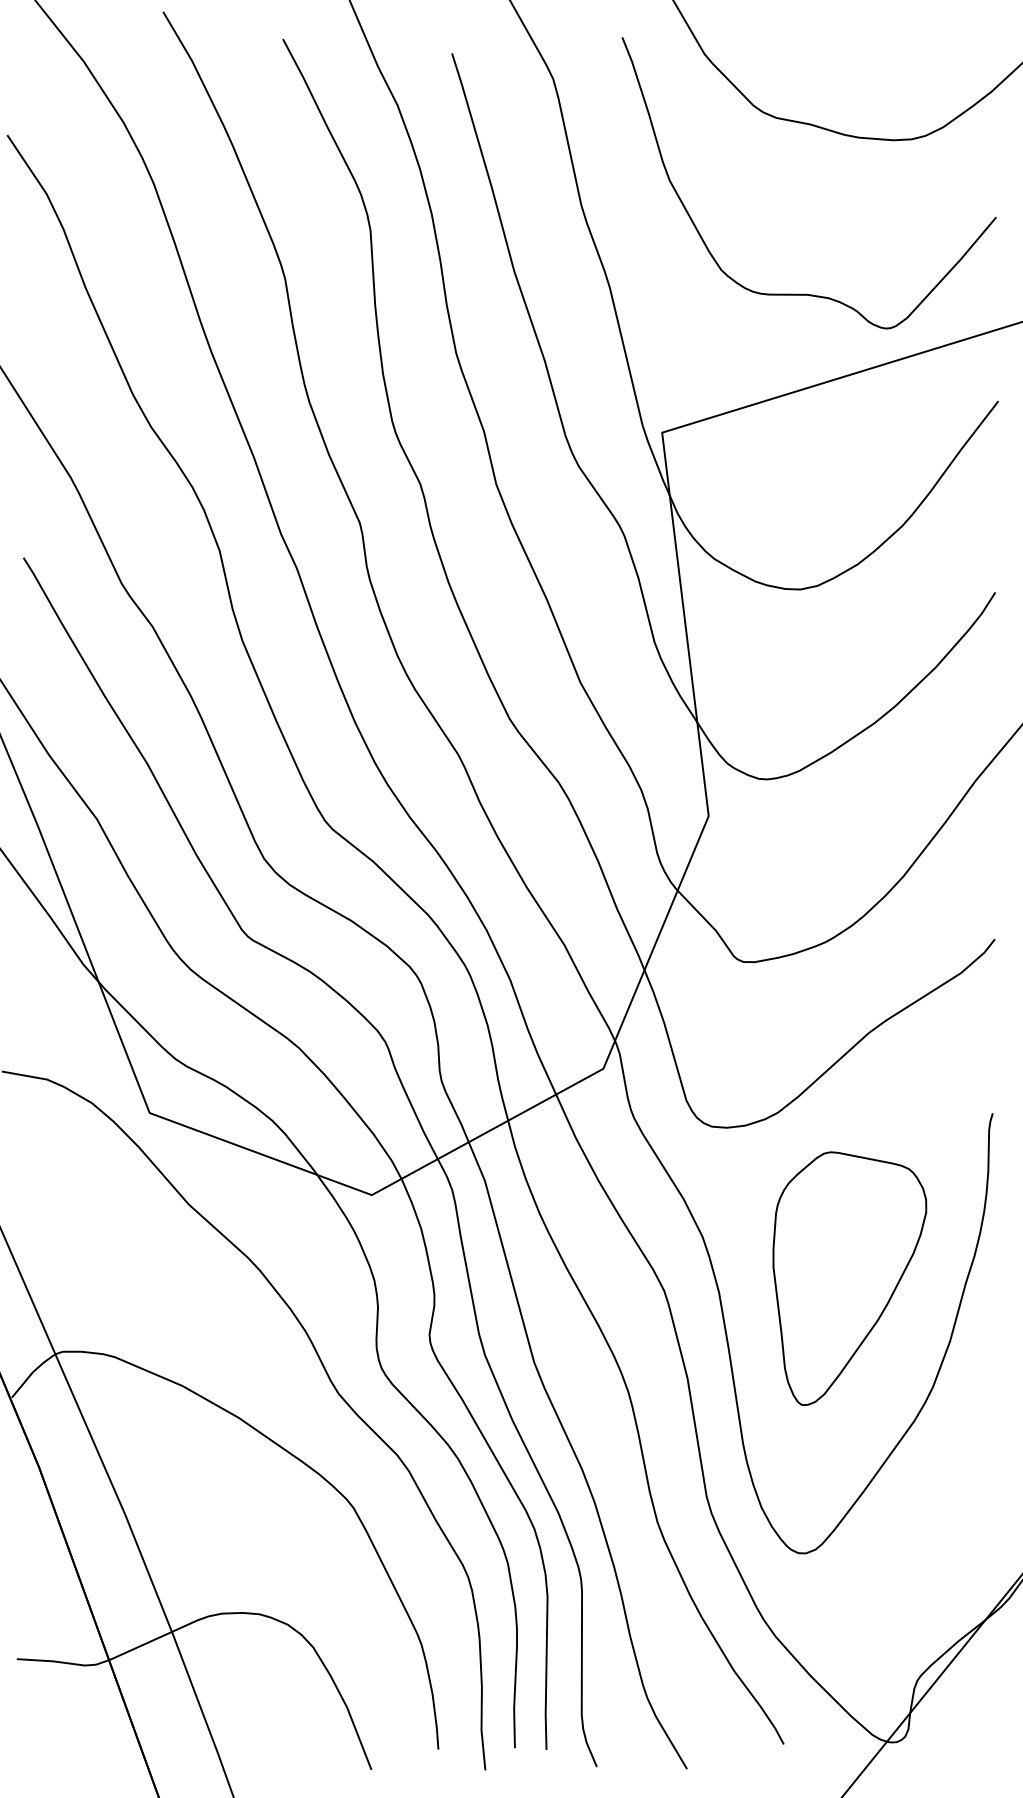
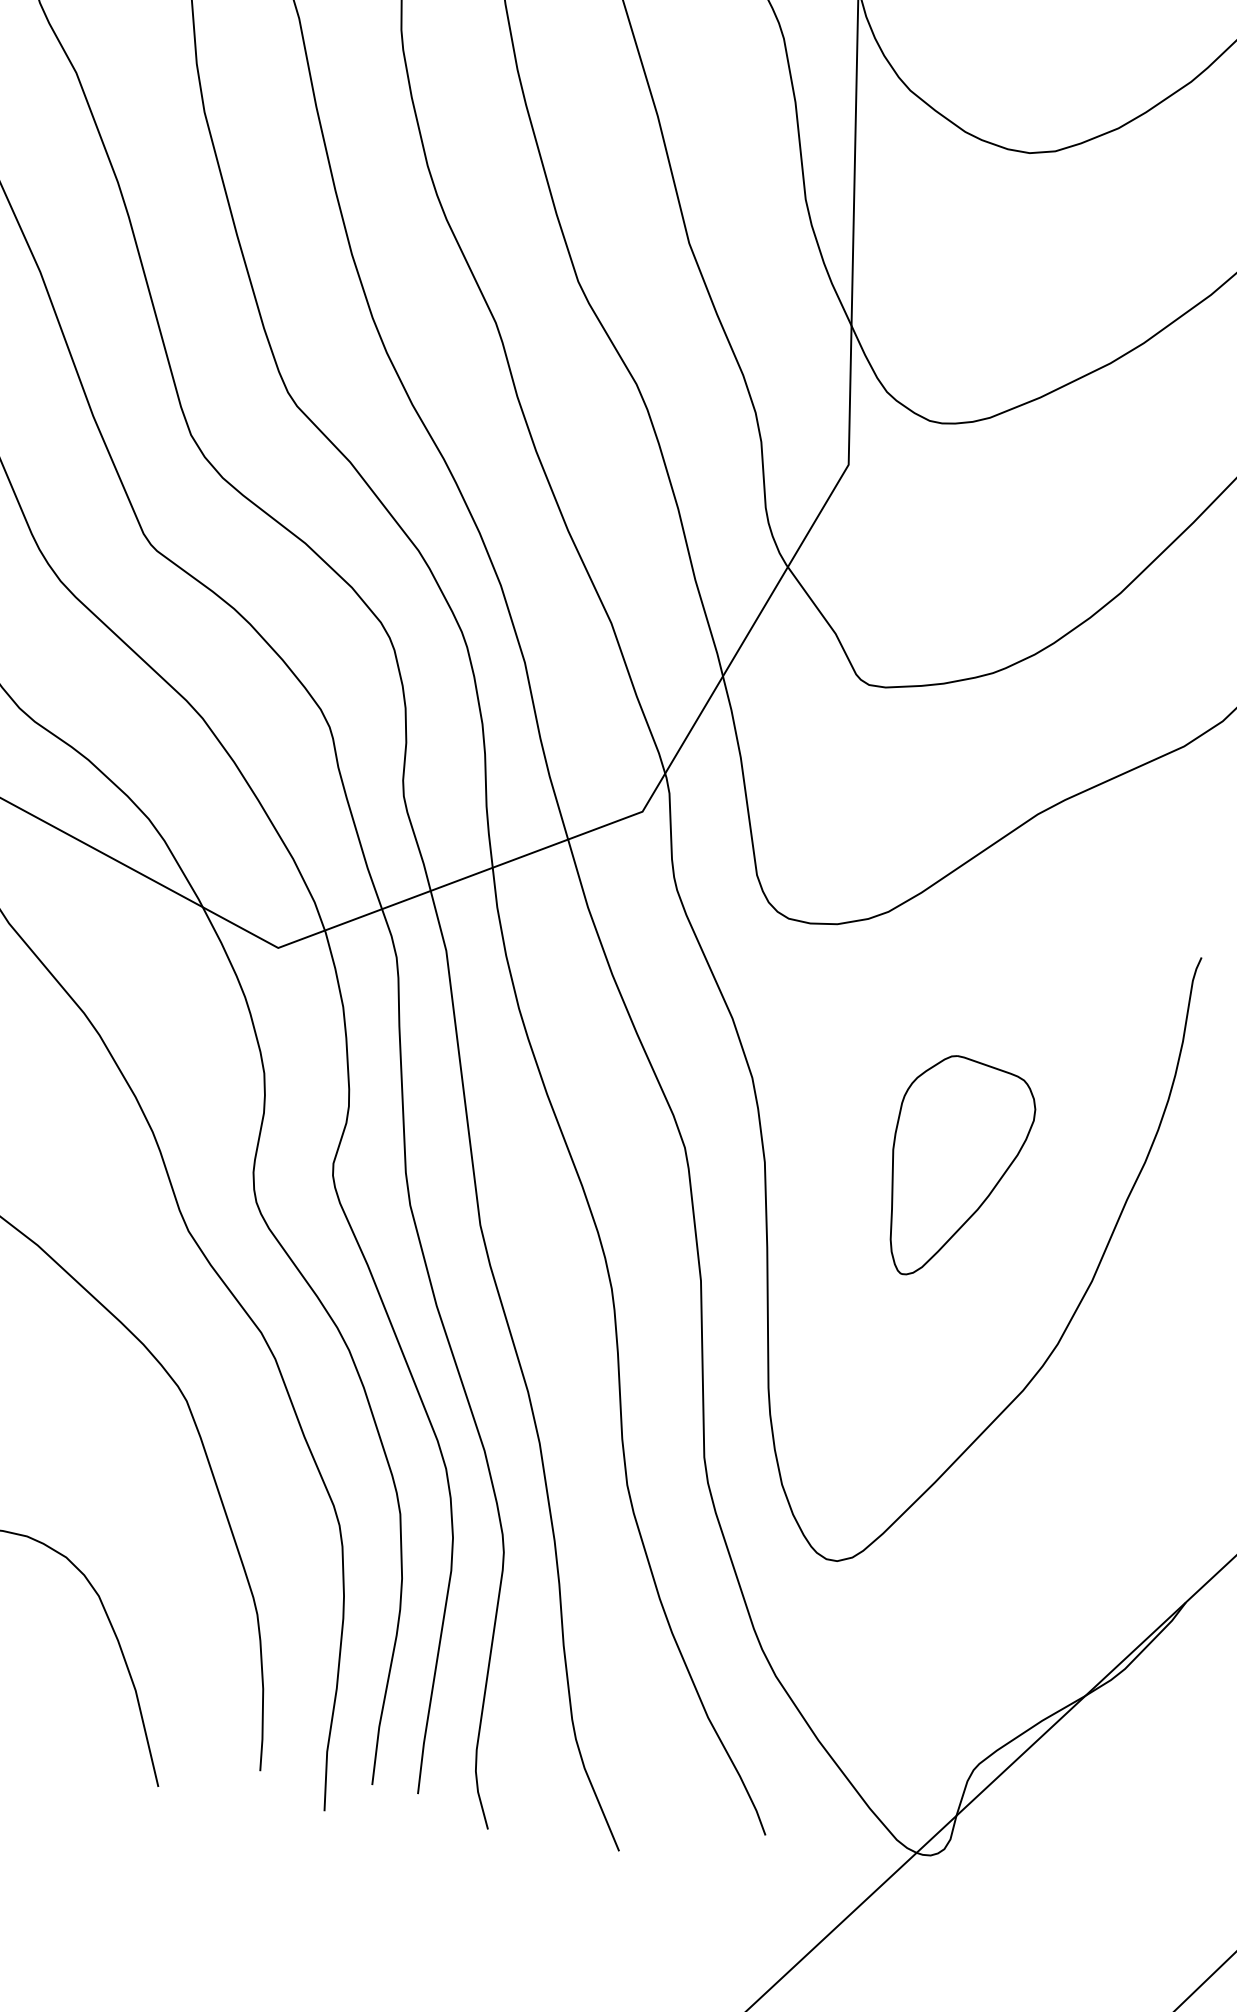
part: (849, 1278) -> (958, 1168), size x0.6

